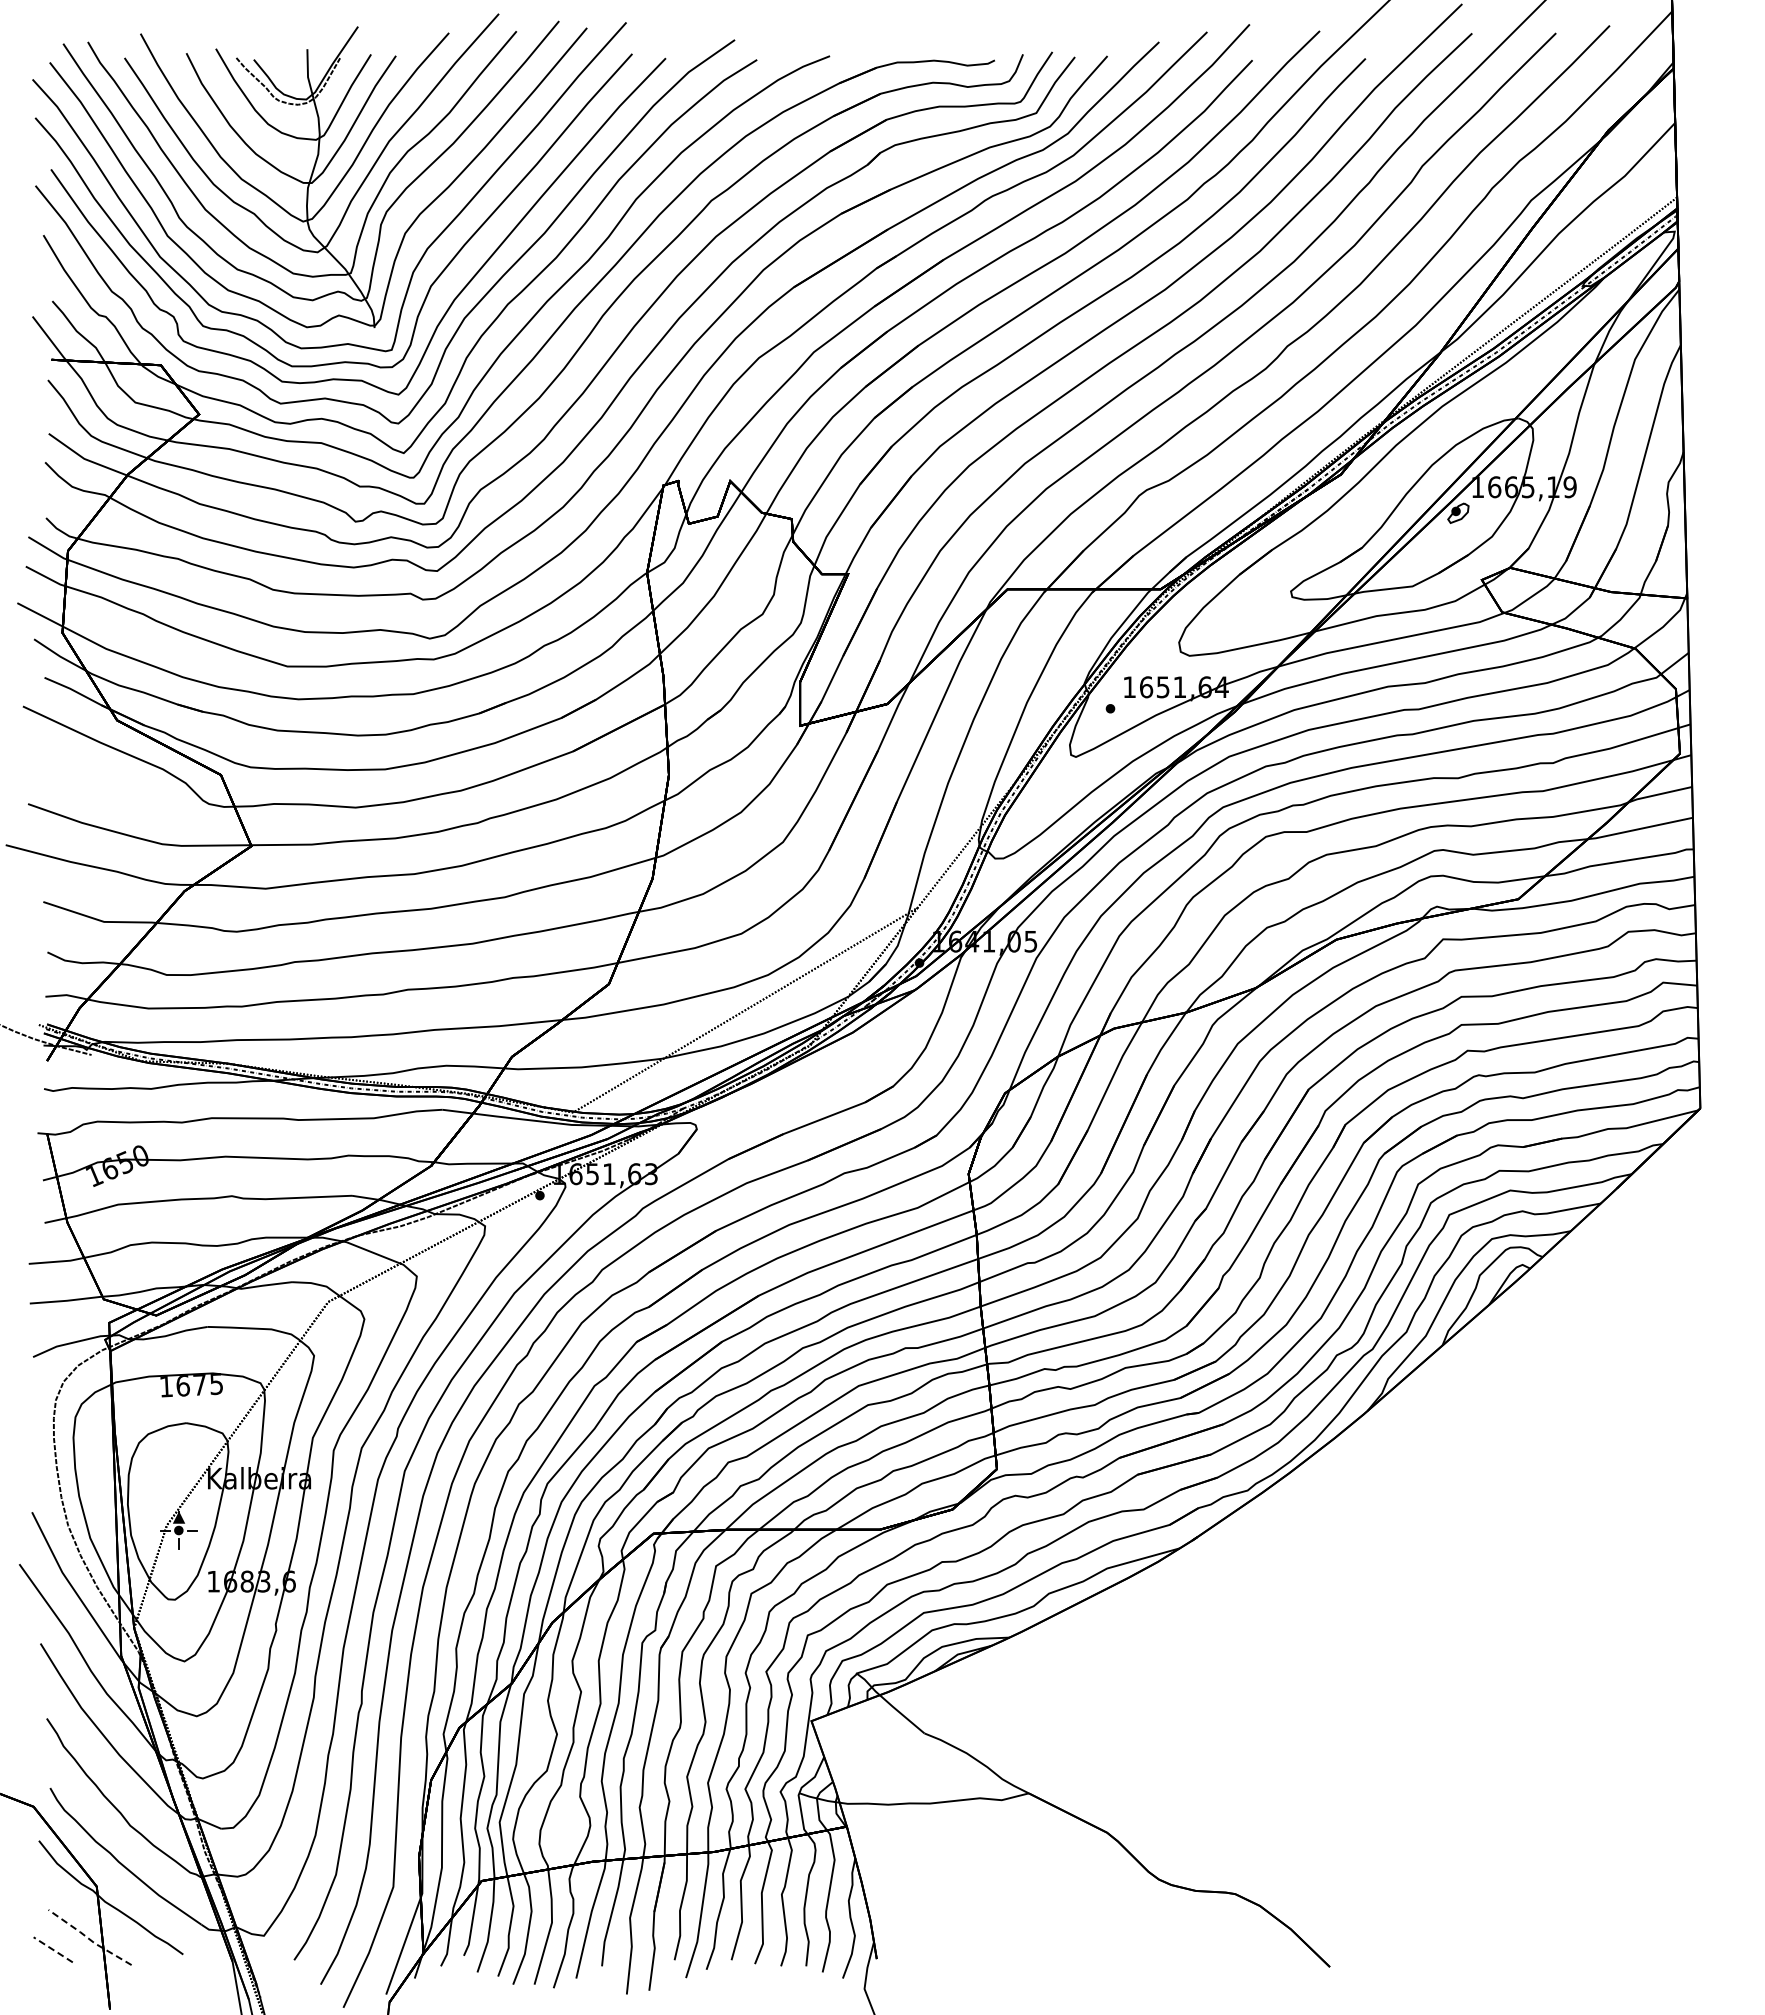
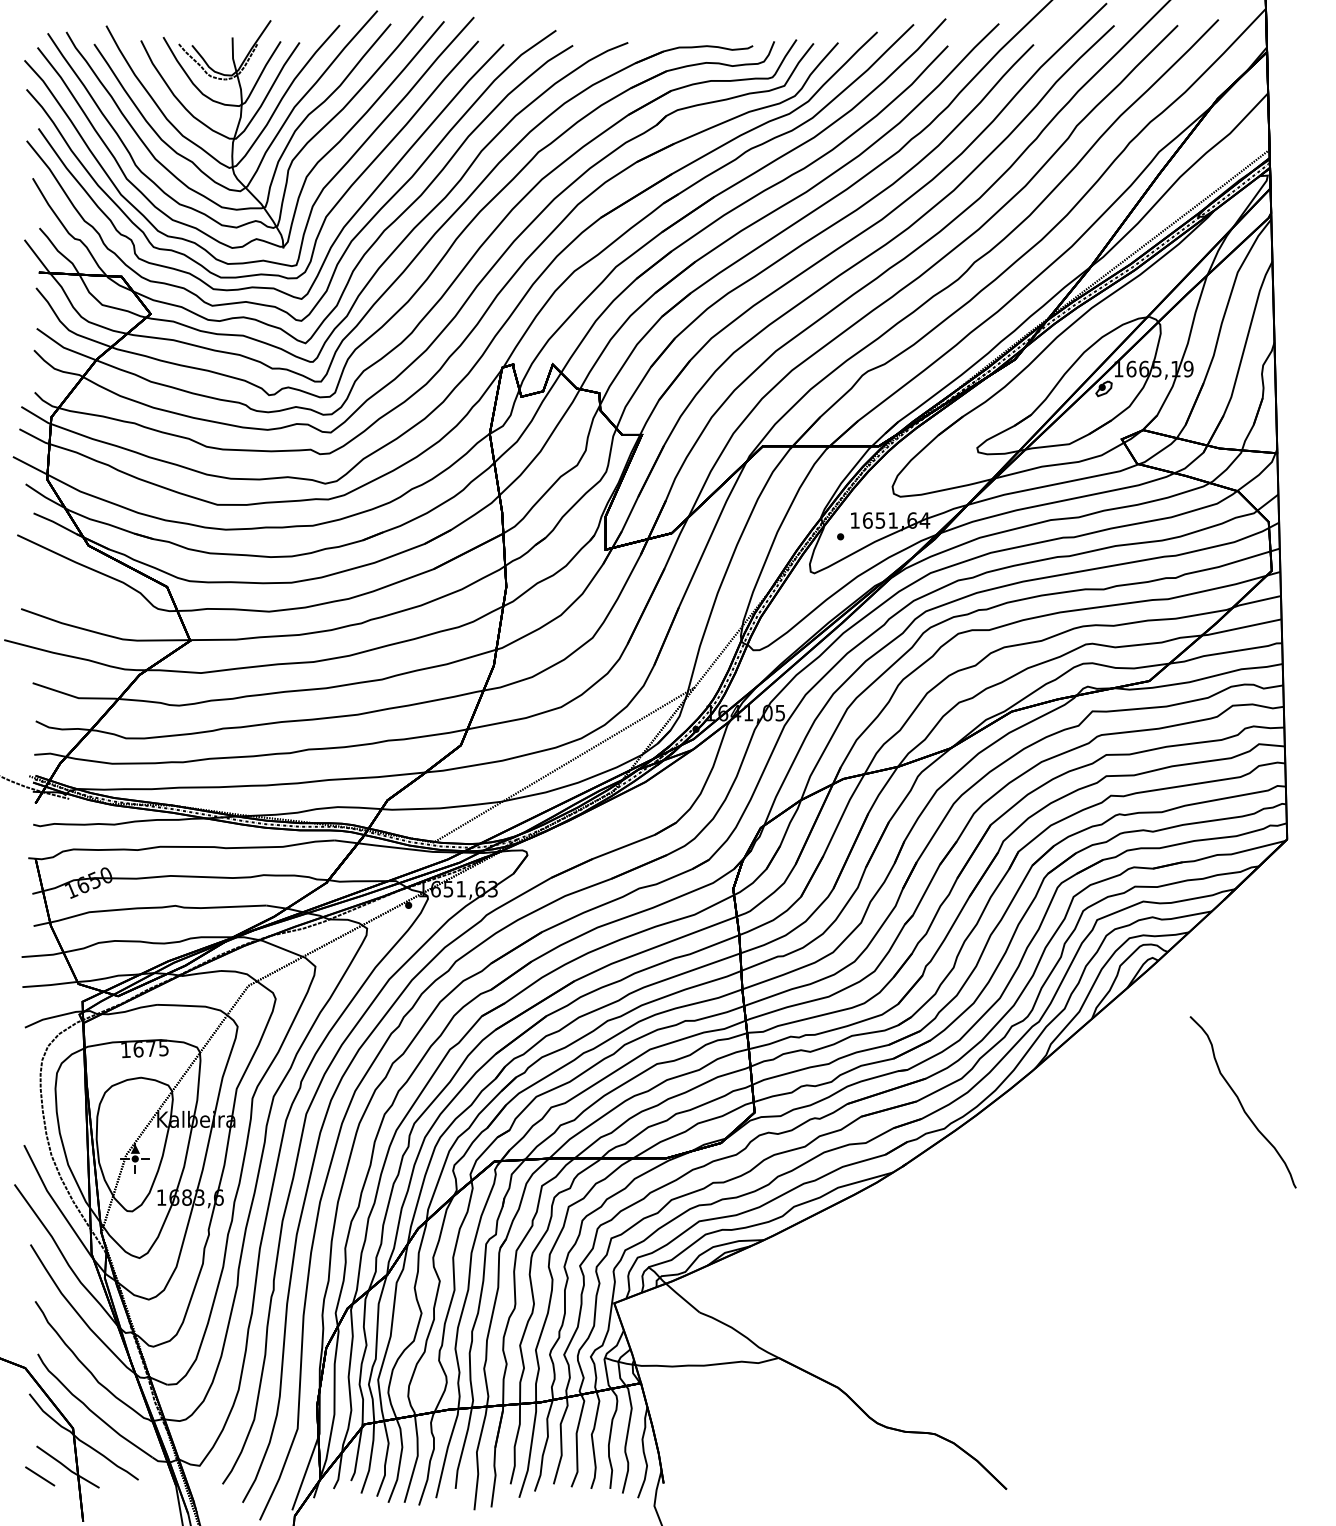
curve: (1639, 1456) -> (1241, 1102), added
line: (88, 1938) -> (66, 1467), dashed -> solid
line: (52, 1949) -> (39, 1476), dashed -> solid

